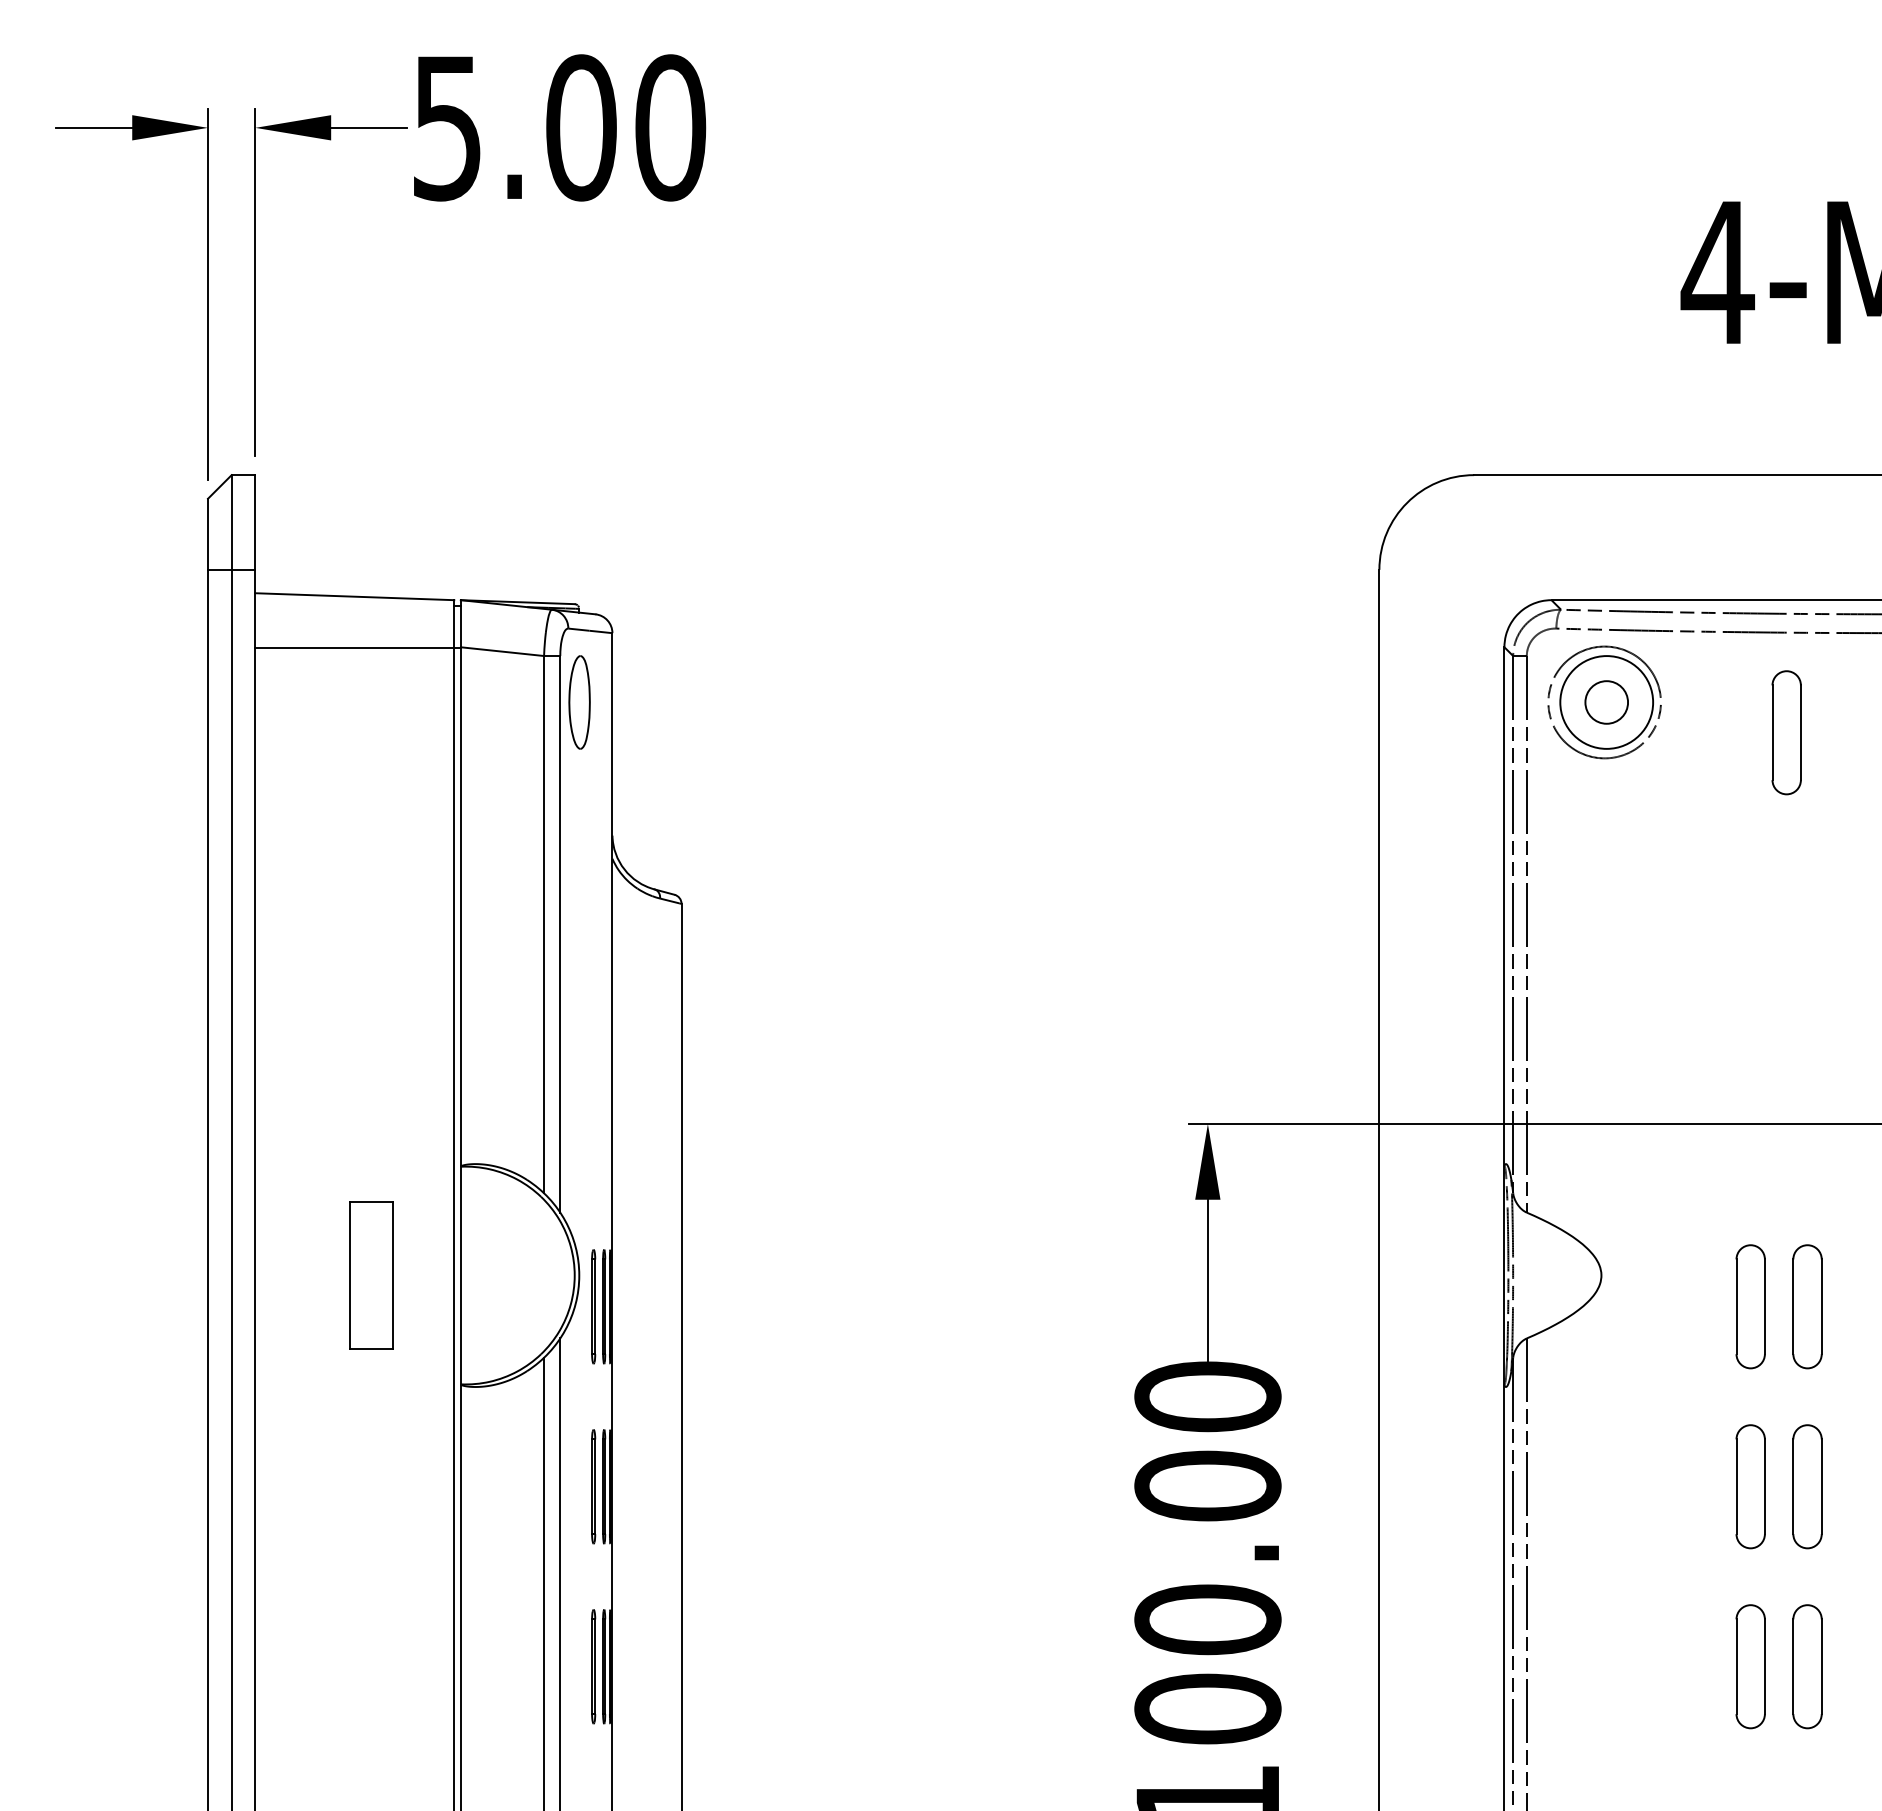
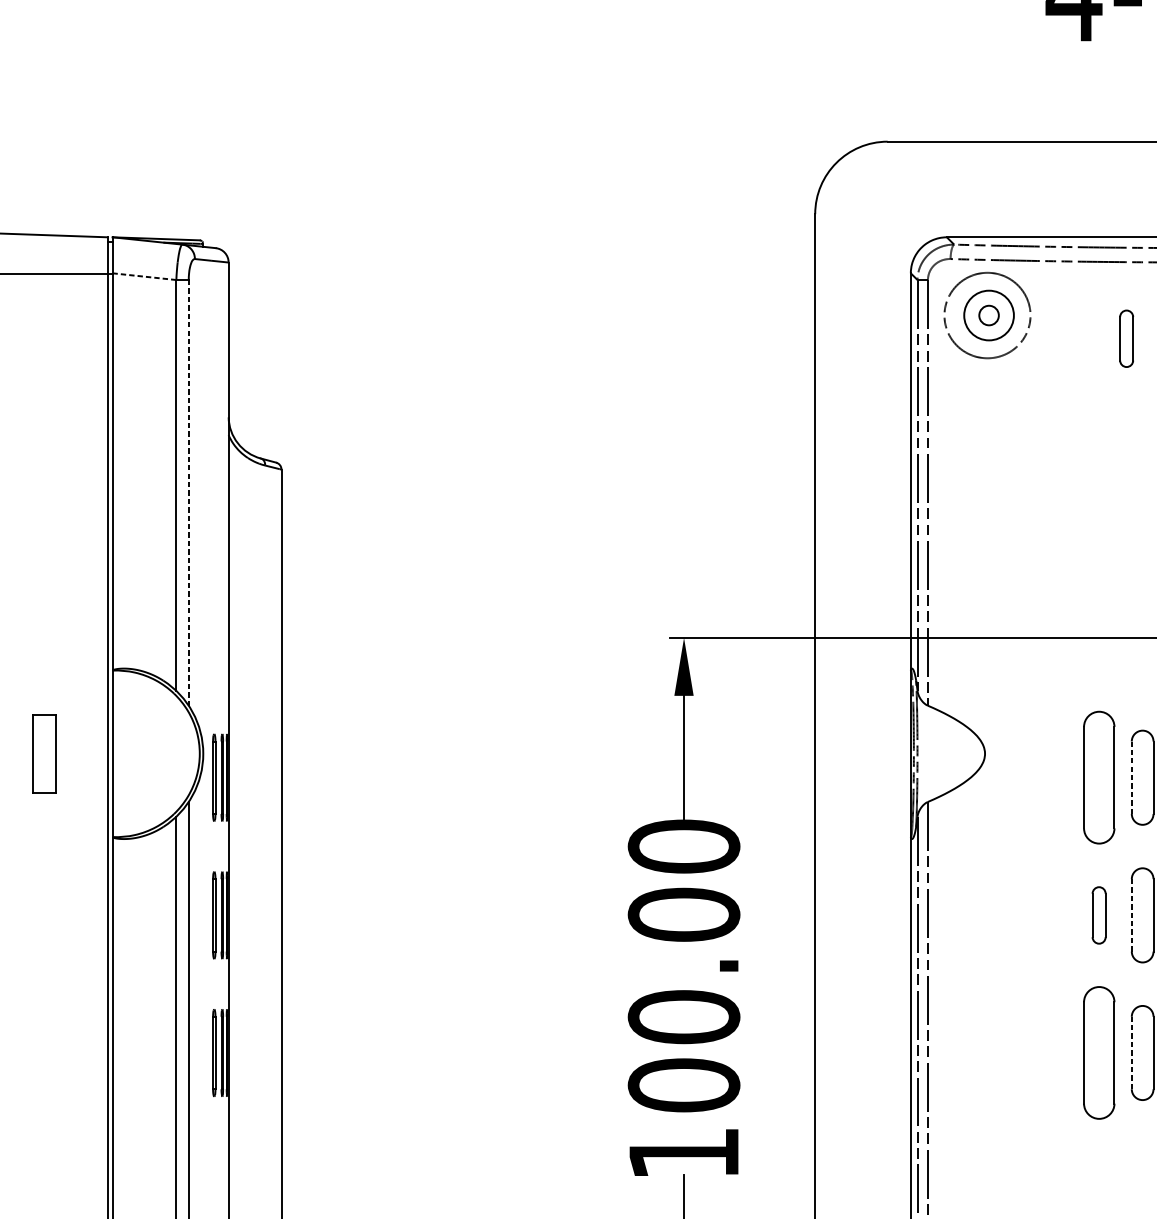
line: (502, 651) -> (144, 276), solid -> dashed
part: (579, 702) -> (203, 315), removed
circle: (1606, 702) -> (988, 315), size x0.6
circle: (1606, 702) -> (988, 315), size x0.7
part: (1786, 732) -> (1126, 338), size x0.6
line: (560, 934) -> (188, 493), solid -> dashed
part: (371, 1275) -> (44, 753), size x0.7
part: (1750, 1306) -> (1099, 777), size x1.4
line: (1793, 1306) -> (1131, 777), solid -> dashed
part: (1750, 1486) -> (1099, 915), size x0.6
line: (1793, 1486) -> (1131, 915), solid -> dashed
part: (1750, 1666) -> (1099, 1052), size x1.4
line: (1793, 1666) -> (1131, 1052), solid -> dashed

